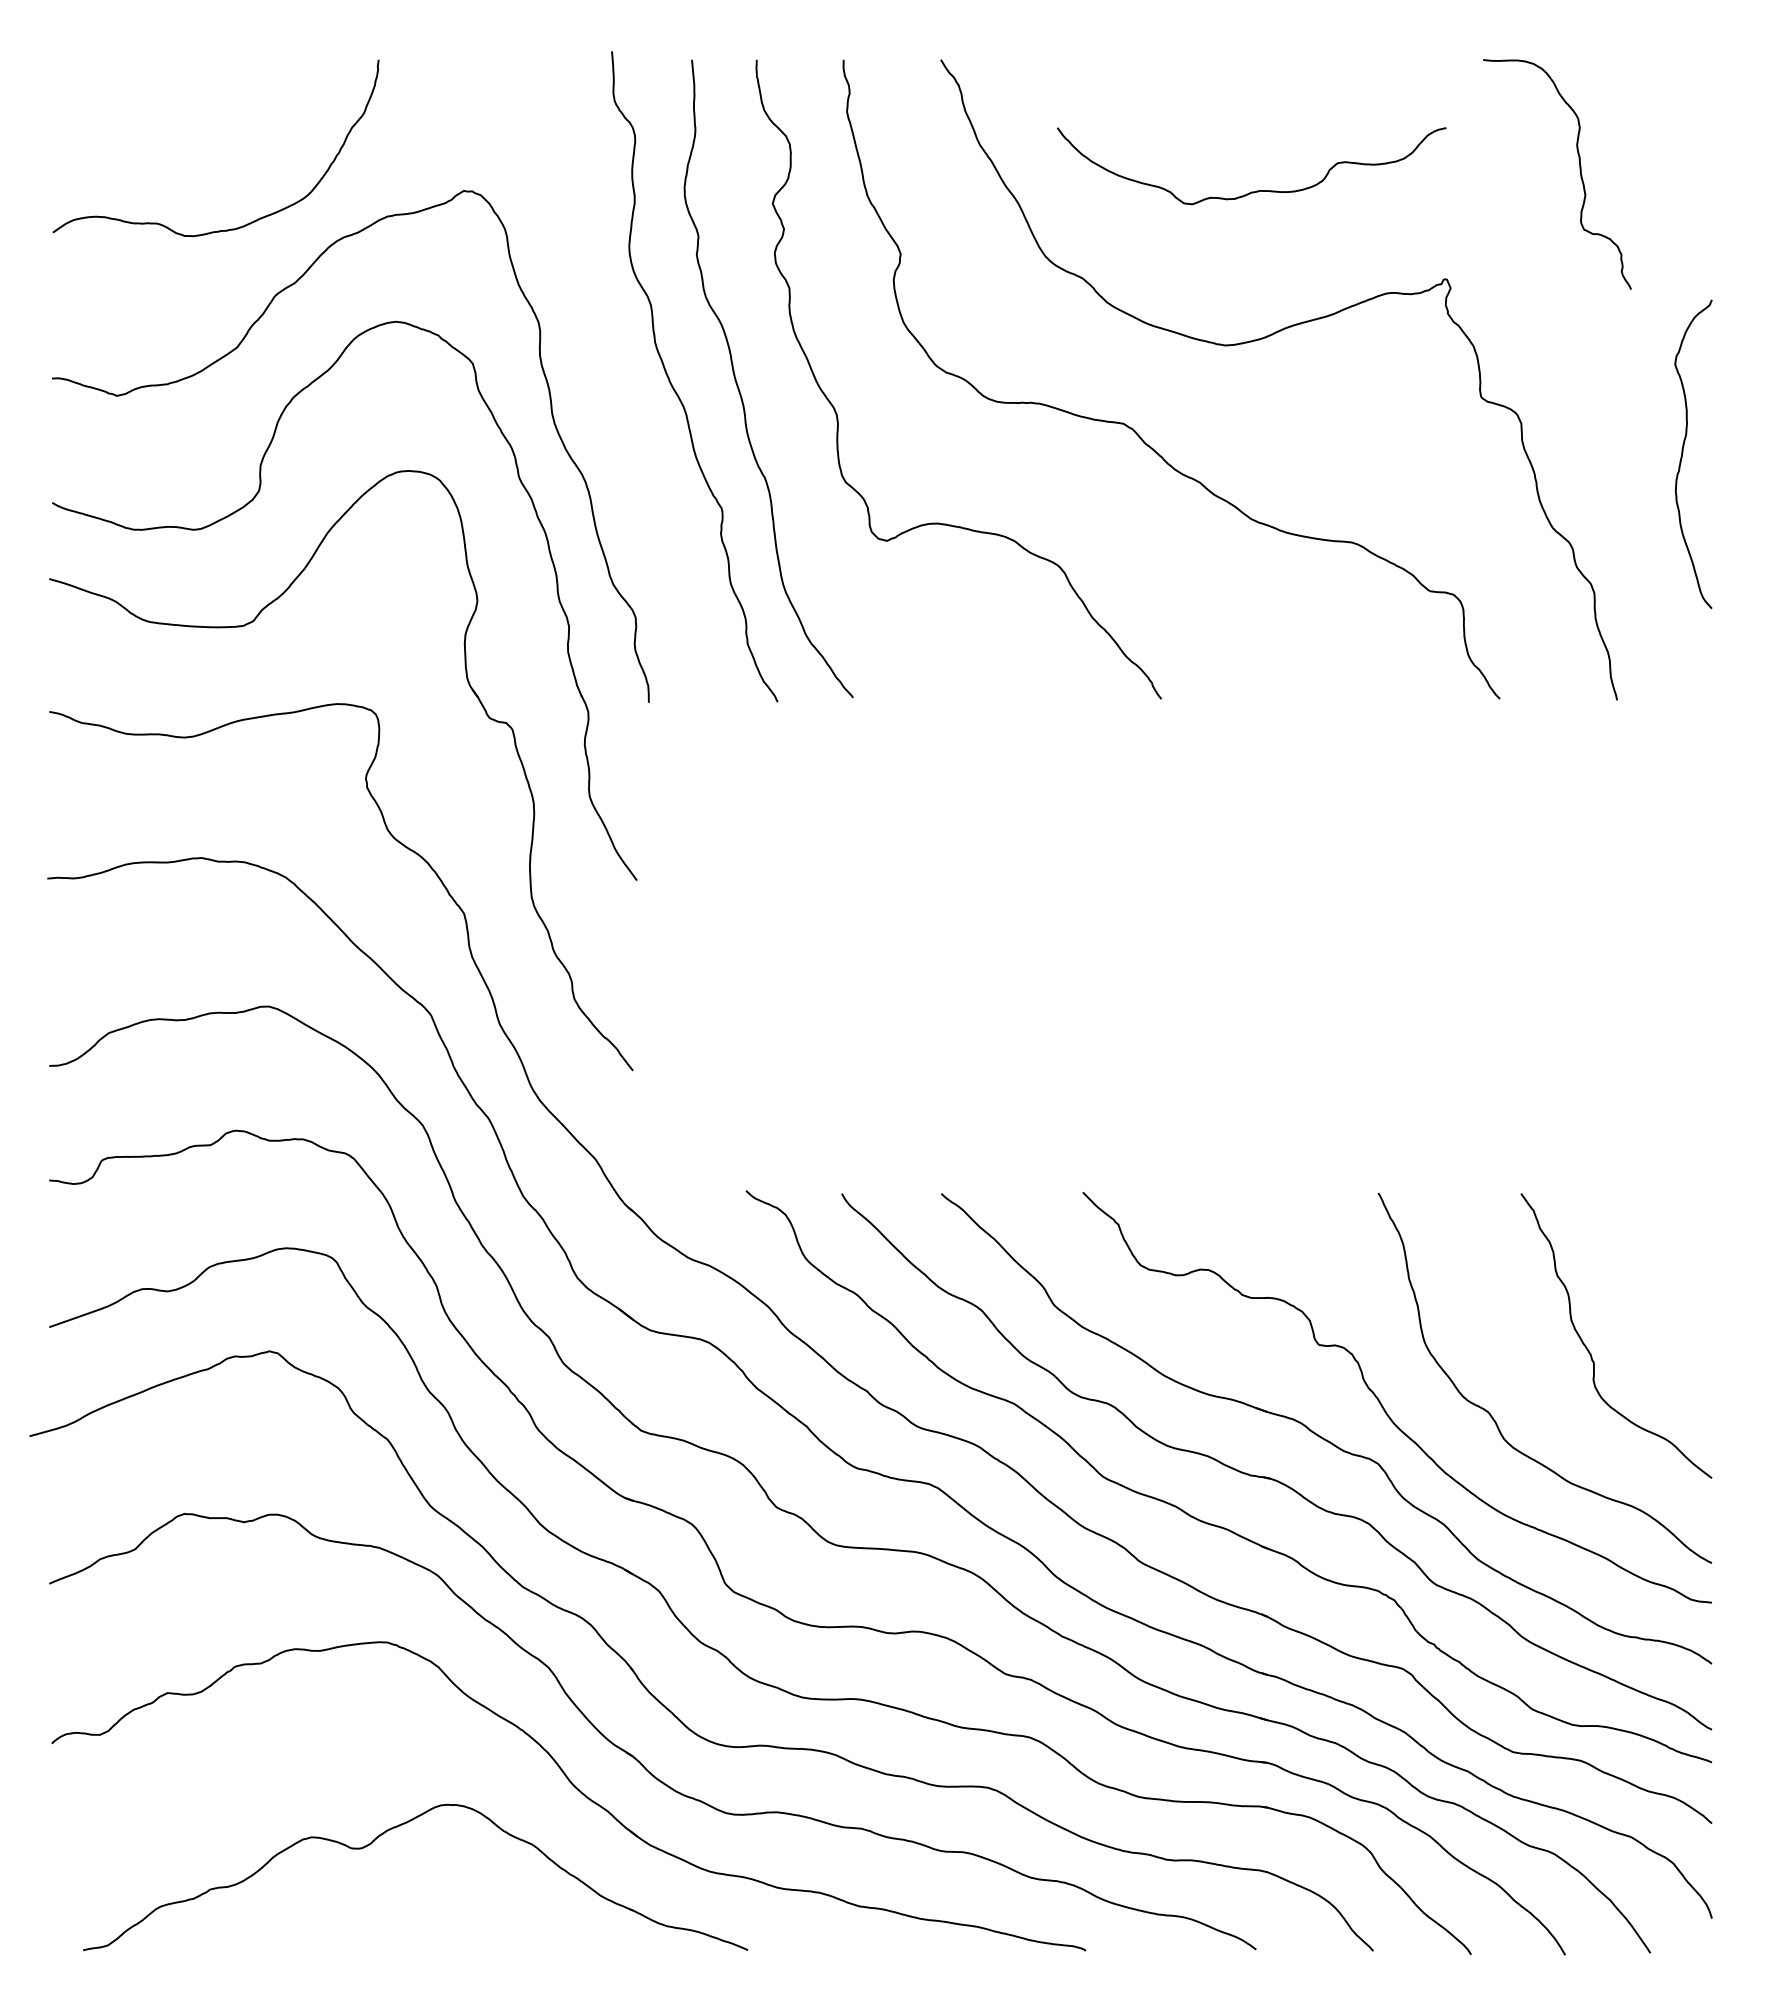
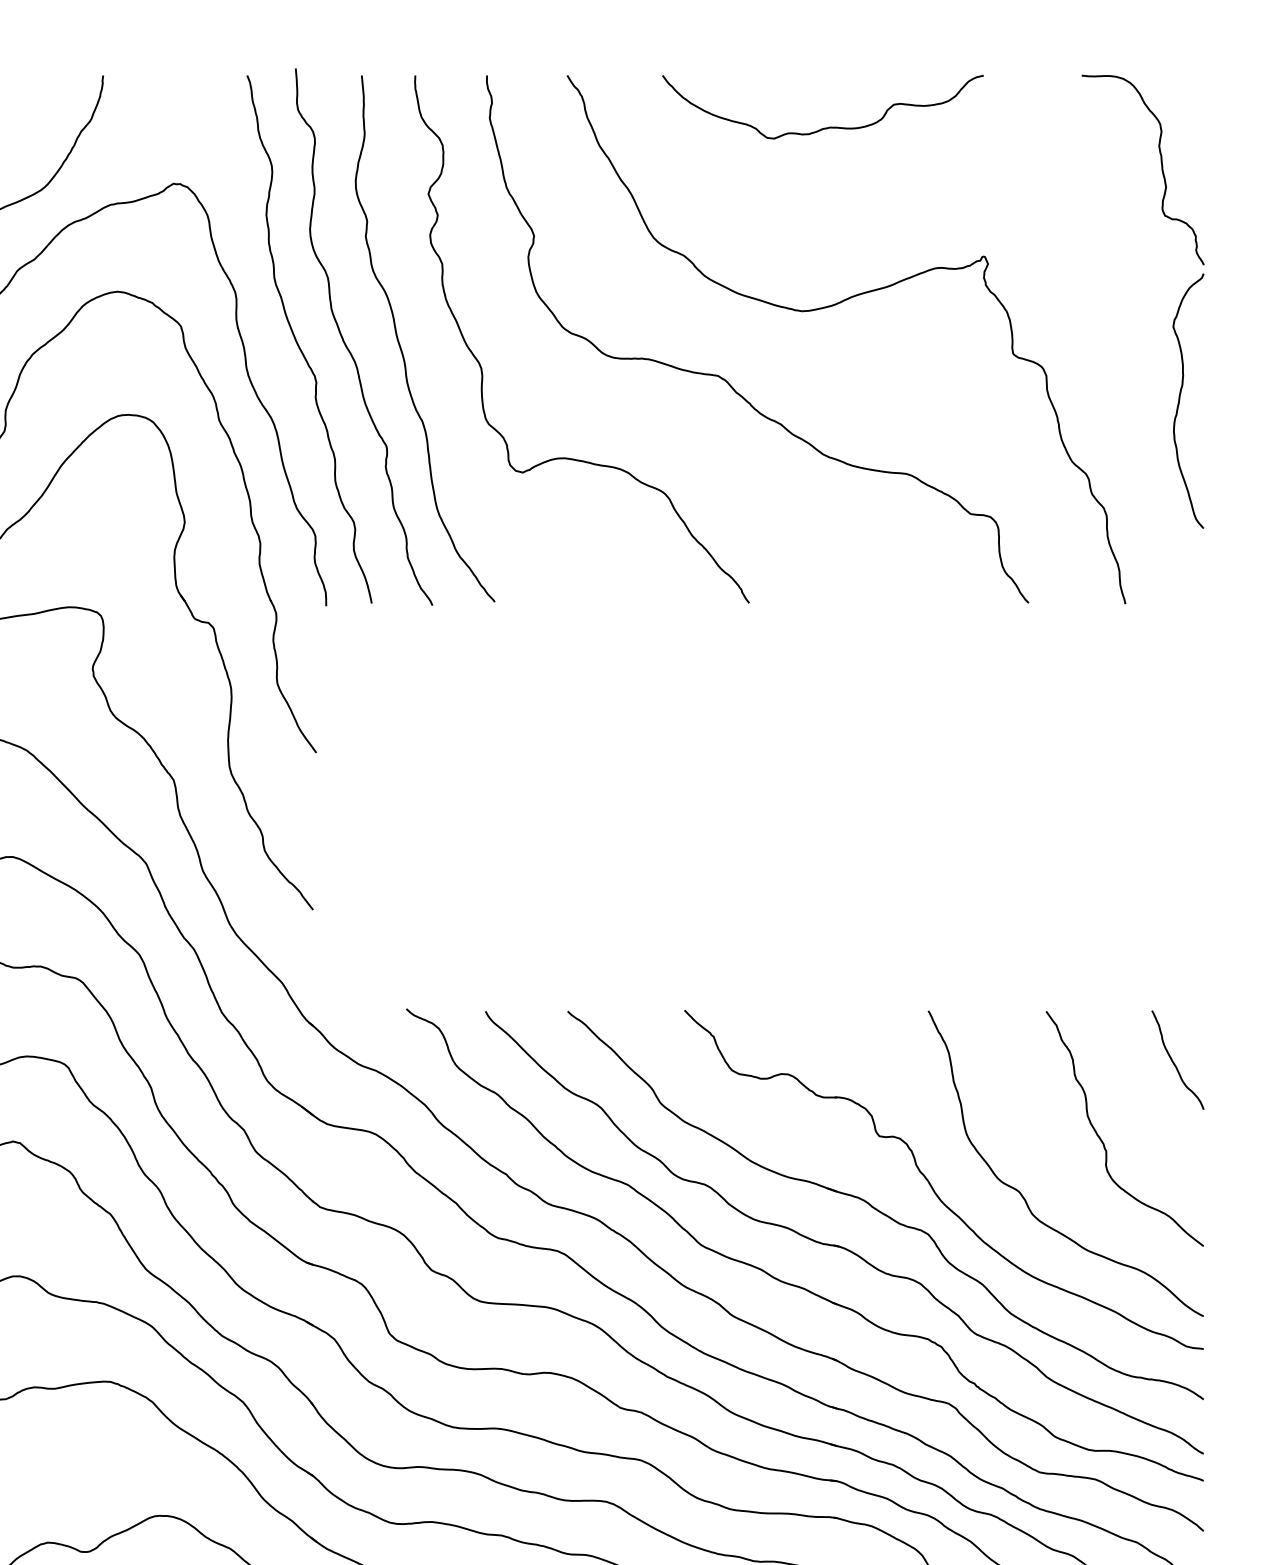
curve: (1579, 171) -> (1161, 167), moved
curve: (1256, 190) -> (826, 127), moved
curve: (615, 385) -> (298, 344), added
curve: (1675, 1254) -> (1173, 1061), added

